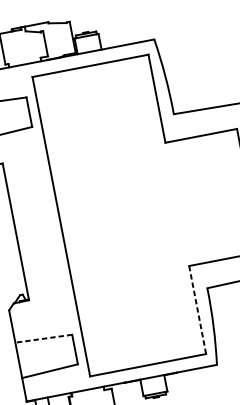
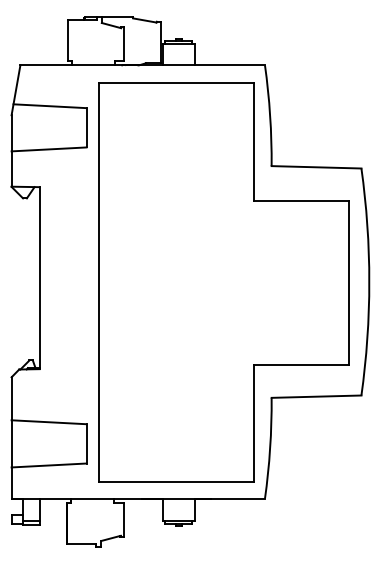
line: (197, 310) -> (253, 423), dashed -> solid
line: (44, 338) -> (49, 422), dashed -> solid

